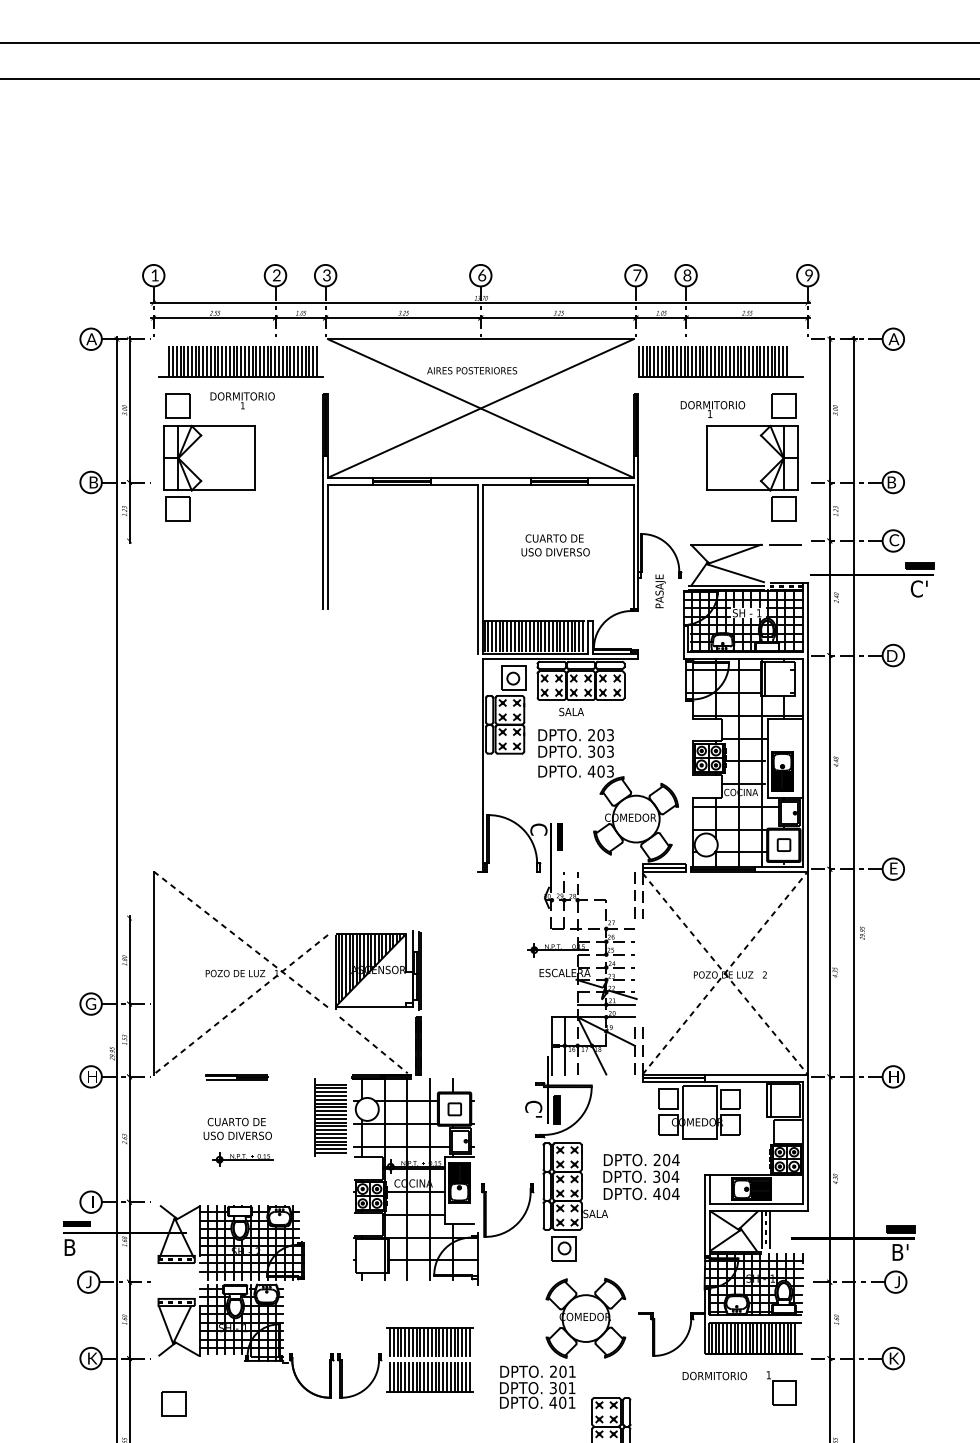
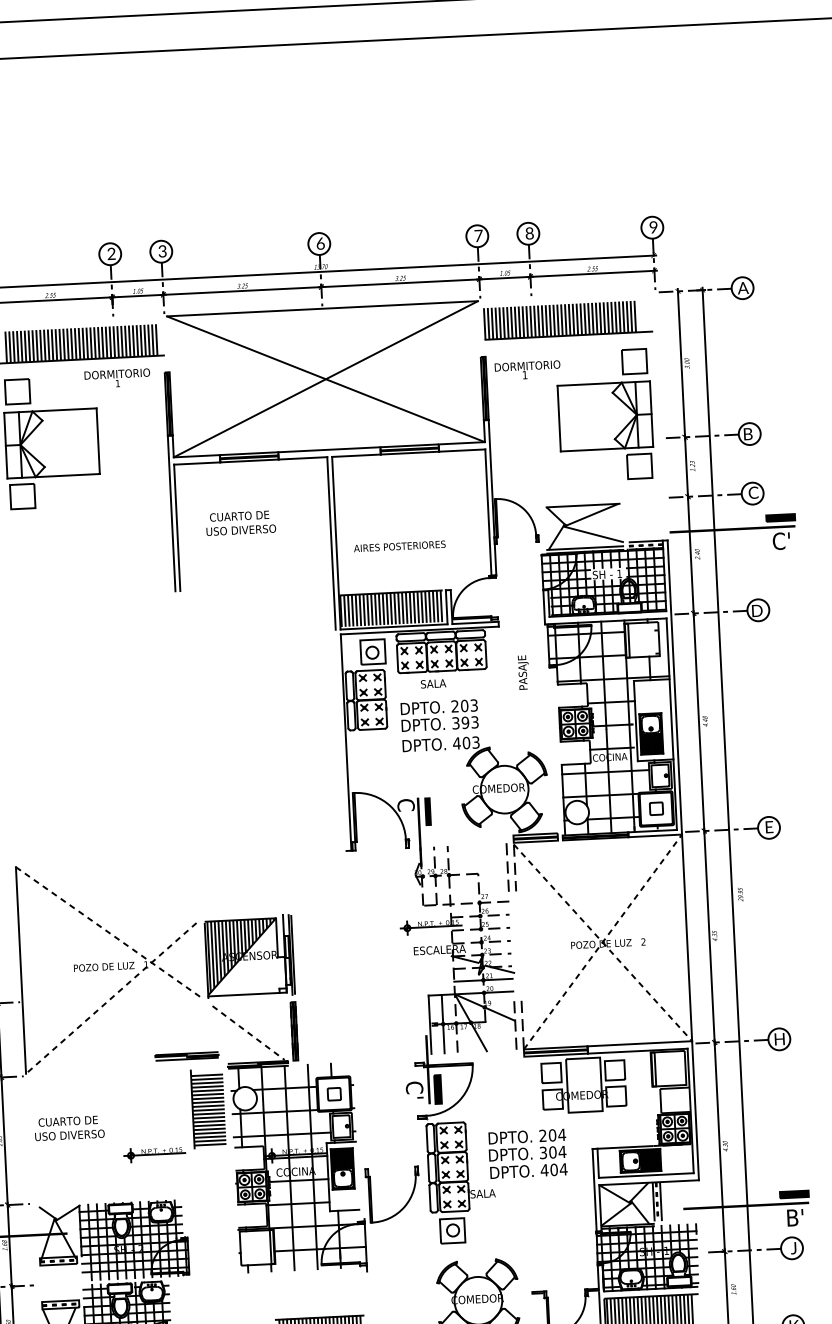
text: (472, 370) -> (400, 546), moved
text: (242, 400) -> (117, 378), moved
text: (712, 409) -> (527, 370), moved
line: (784, 544) -> (641, 502), removed
text: (555, 545) -> (240, 523), moved
text: (660, 591) -> (523, 672), moved
text: (600, 751) -> (464, 722), 303 -> 393
part: (236, 1077) -> (186, 1056), moved
text: (237, 1128) -> (69, 1127), moved
part: (242, 1159) -> (154, 1154), moved

